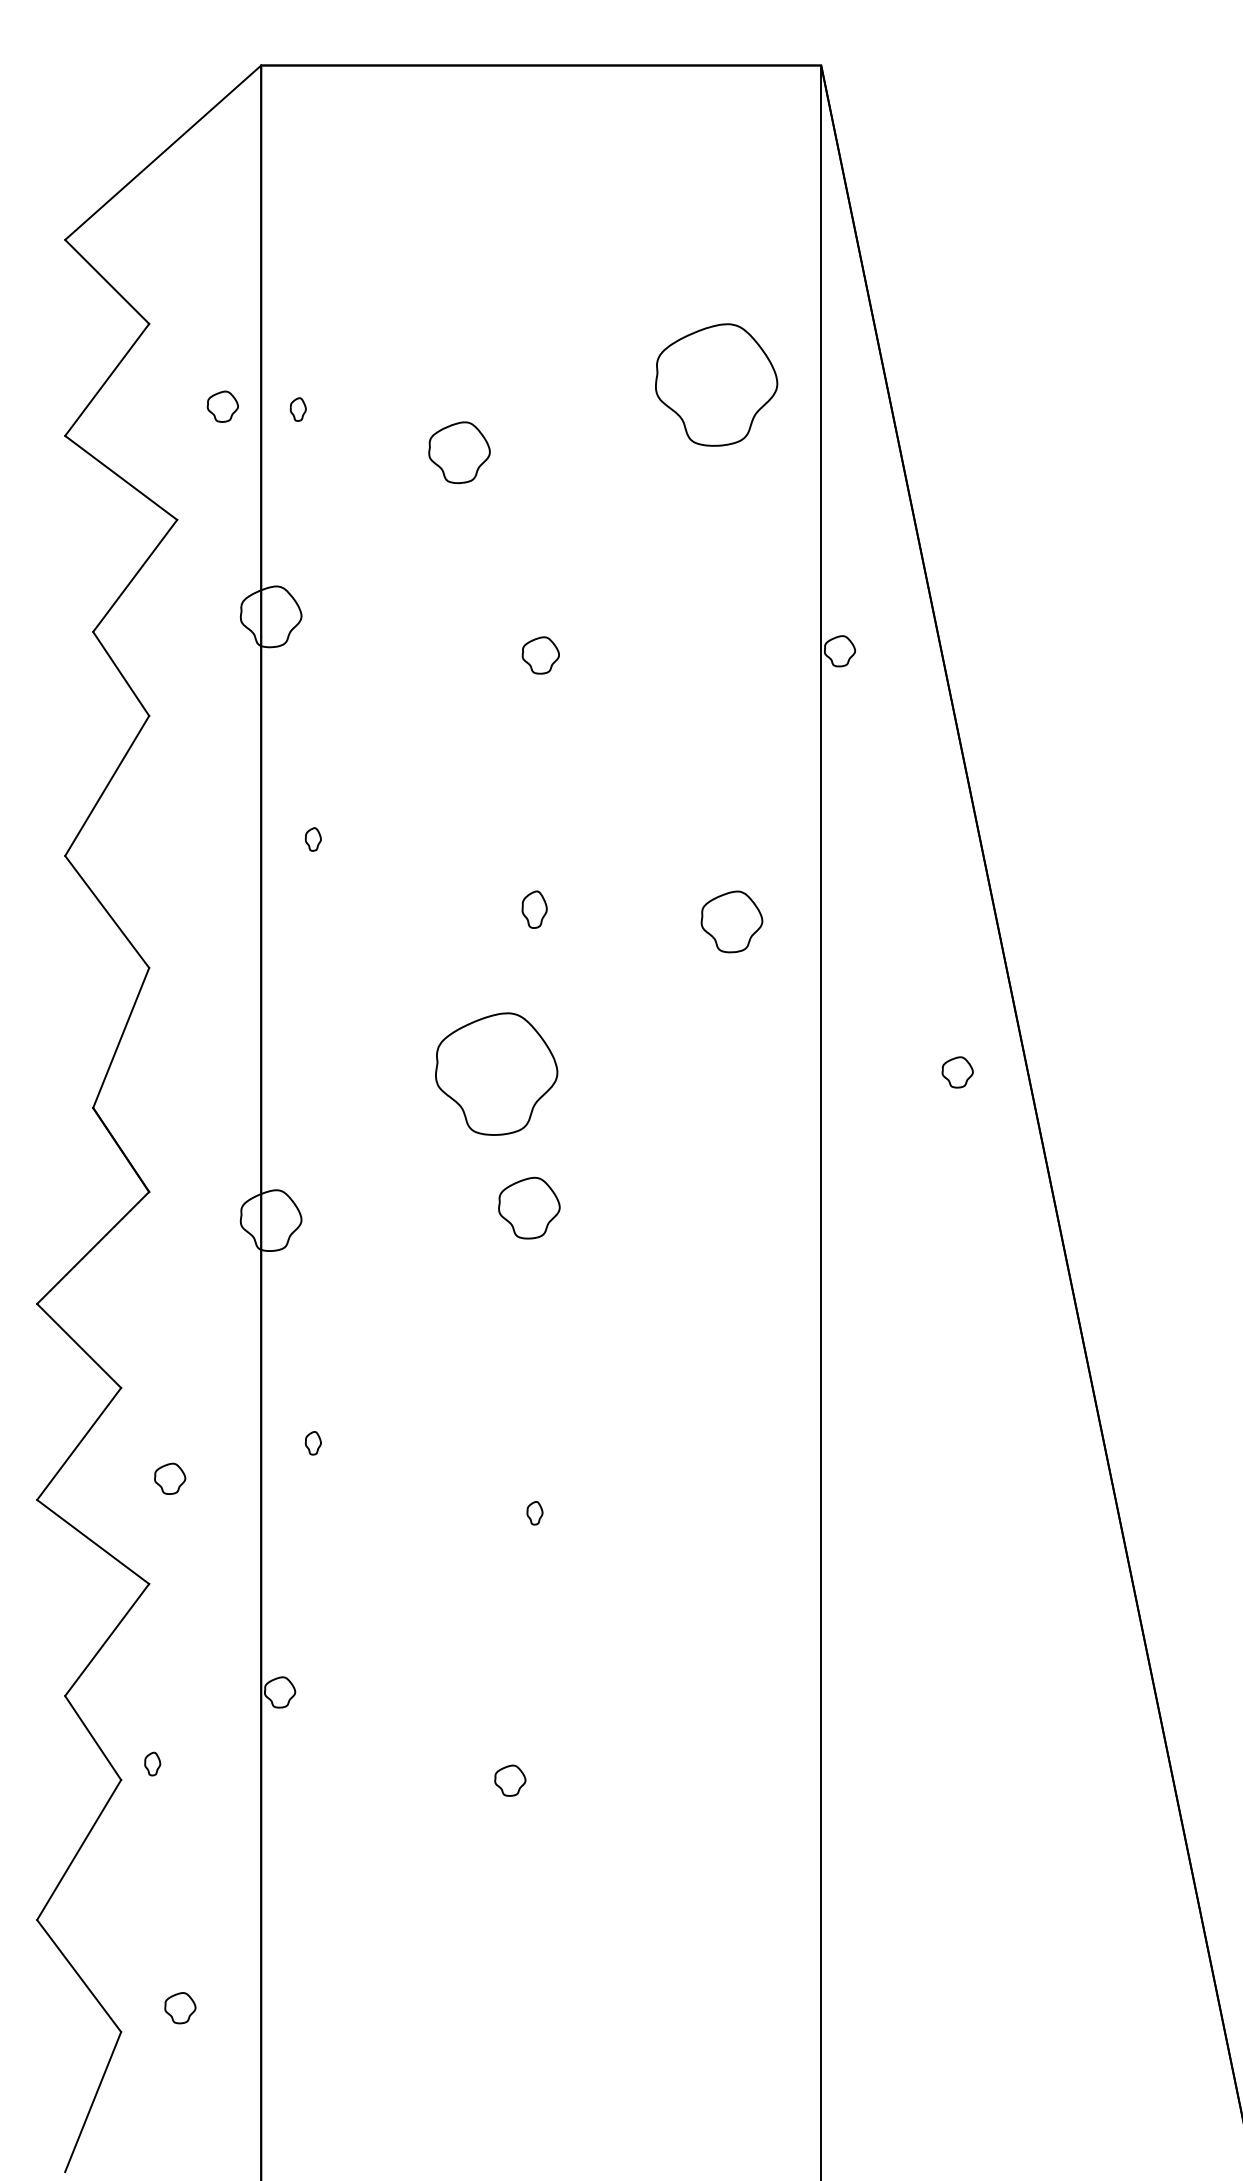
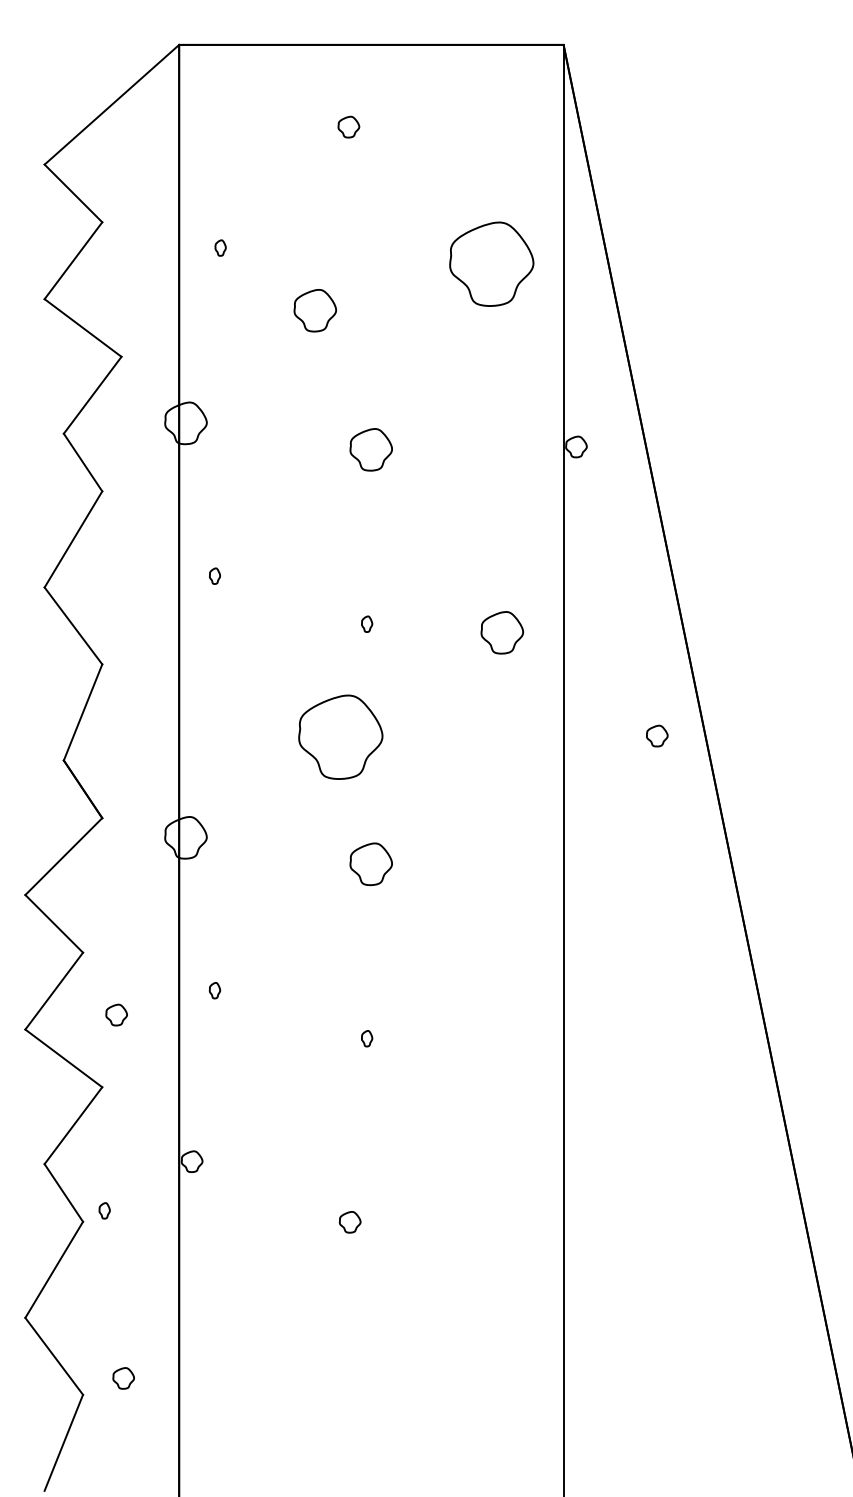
part: (222, 405) -> (348, 126), moved
part: (298, 408) -> (220, 247), moved
part: (539, 654) -> (370, 449), size x1.67
part: (535, 908) -> (367, 623), size x0.62
part: (528, 1207) -> (370, 863), moved

